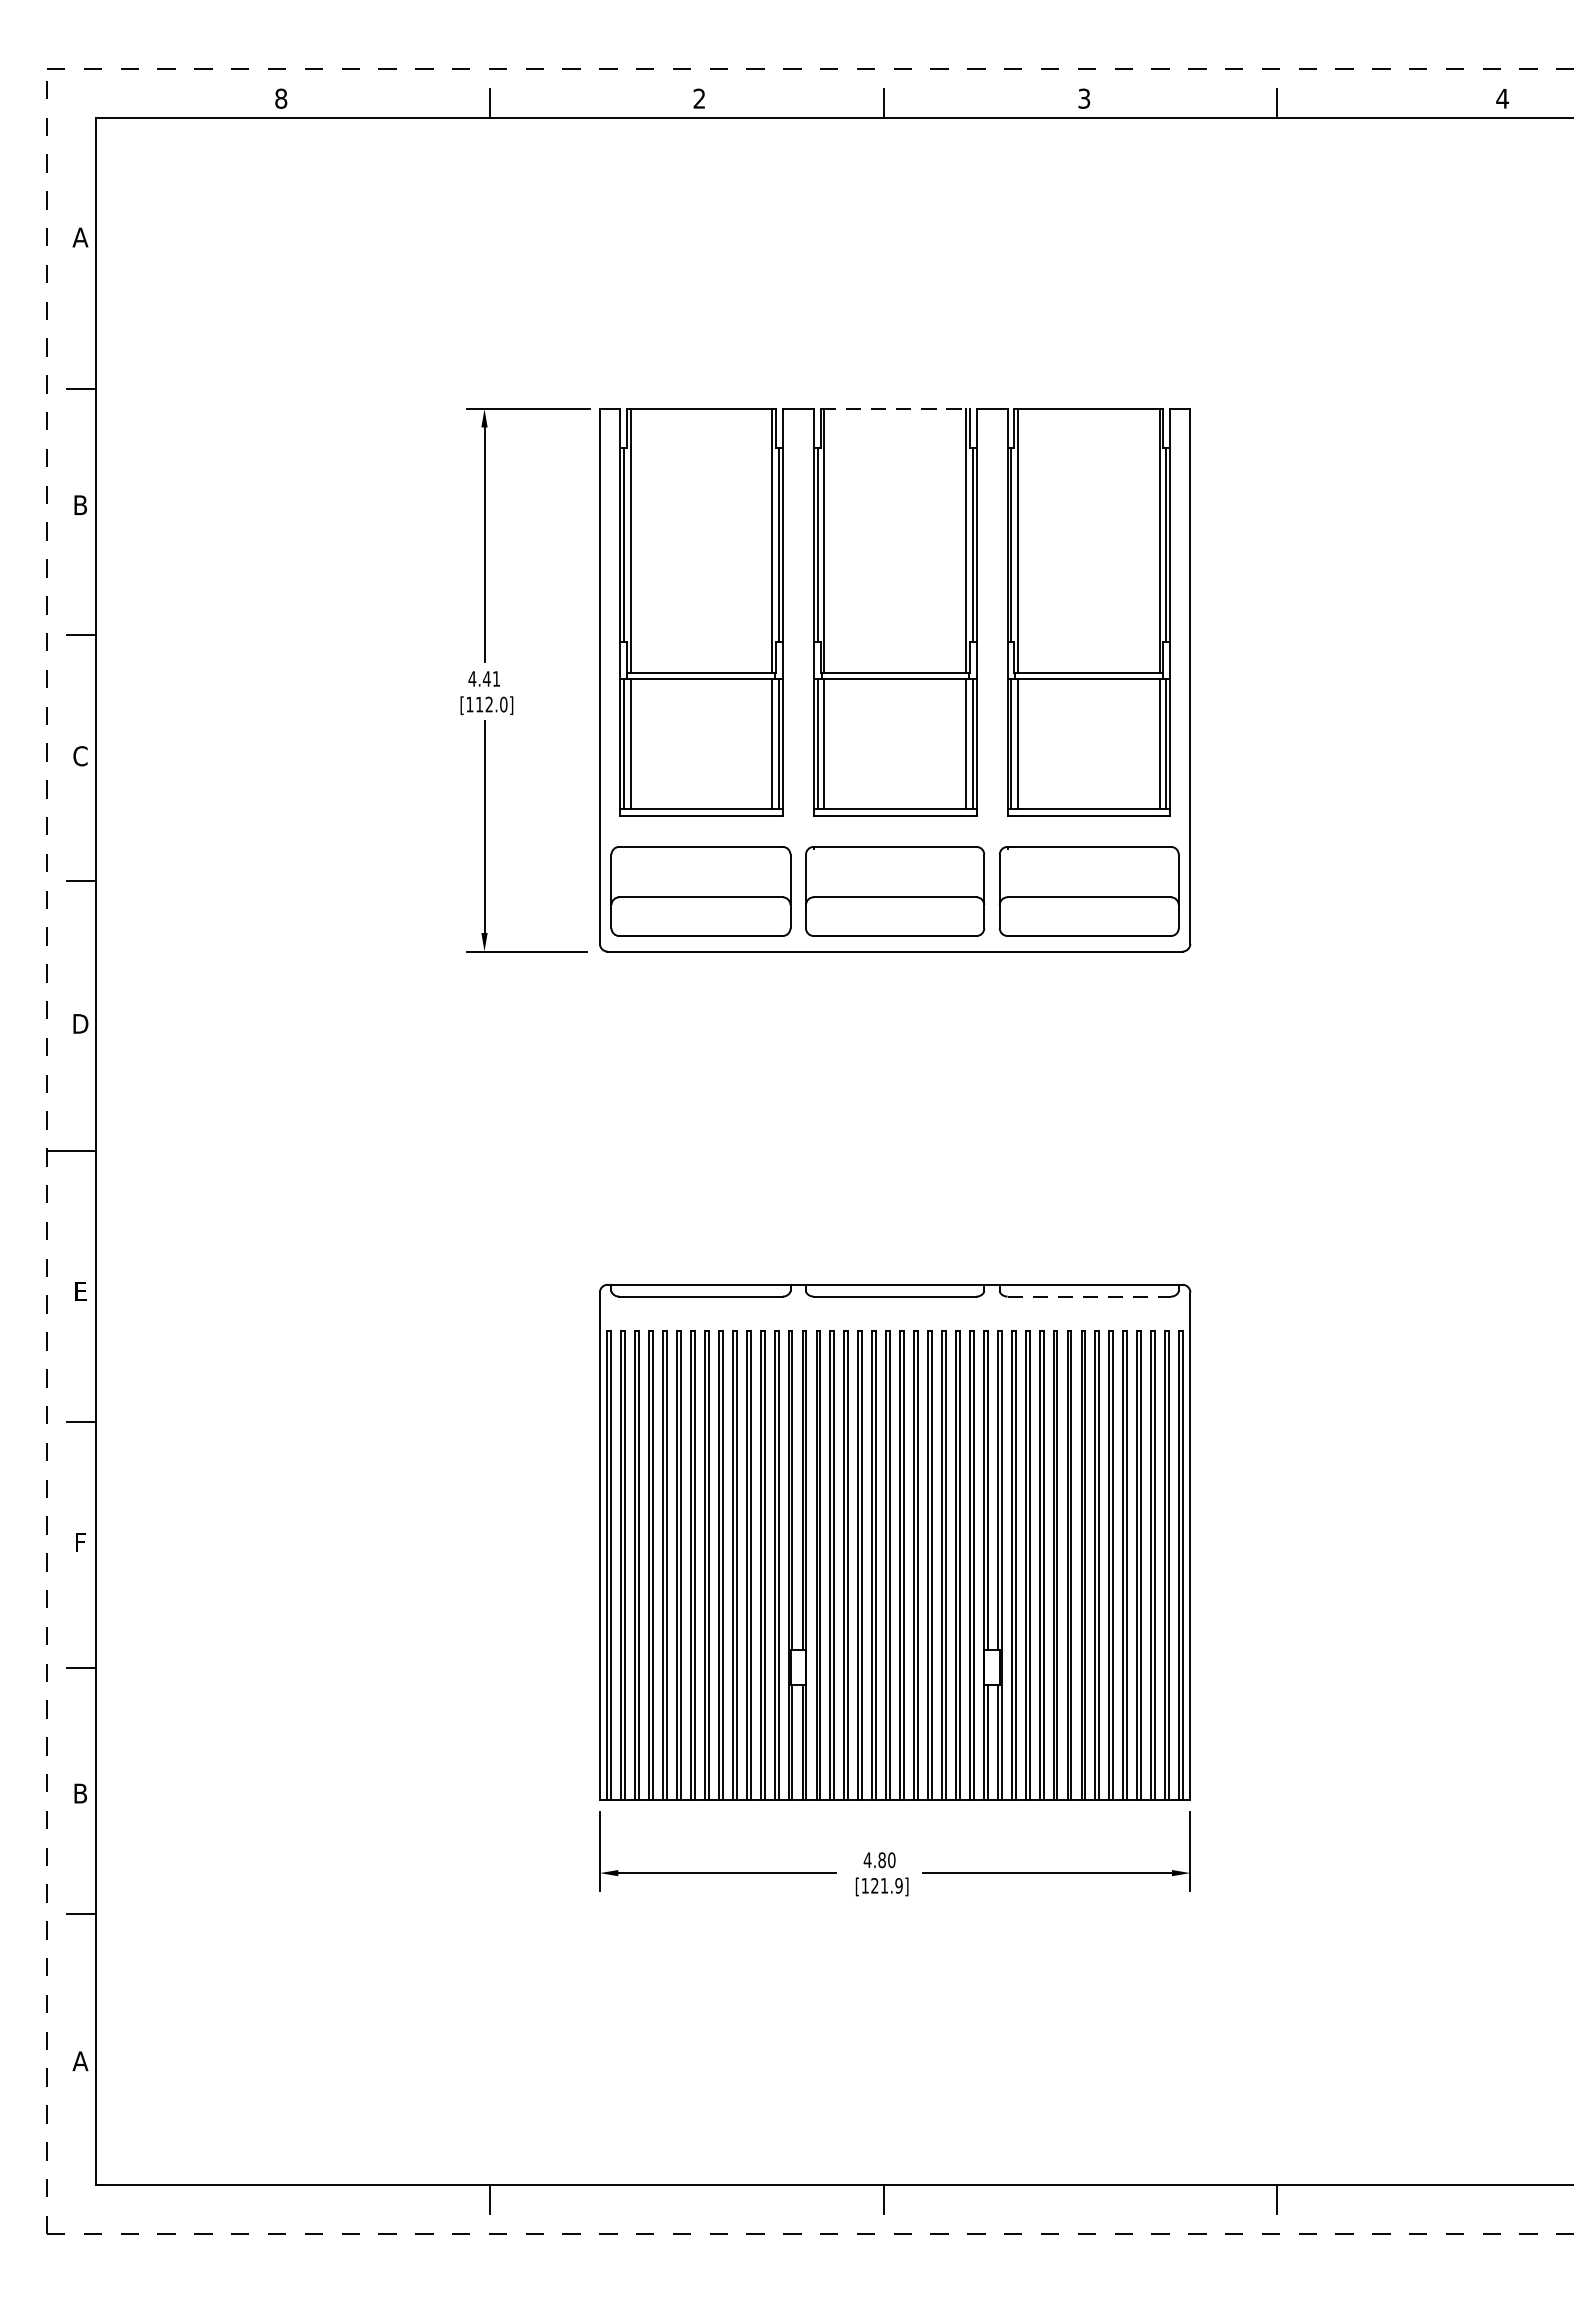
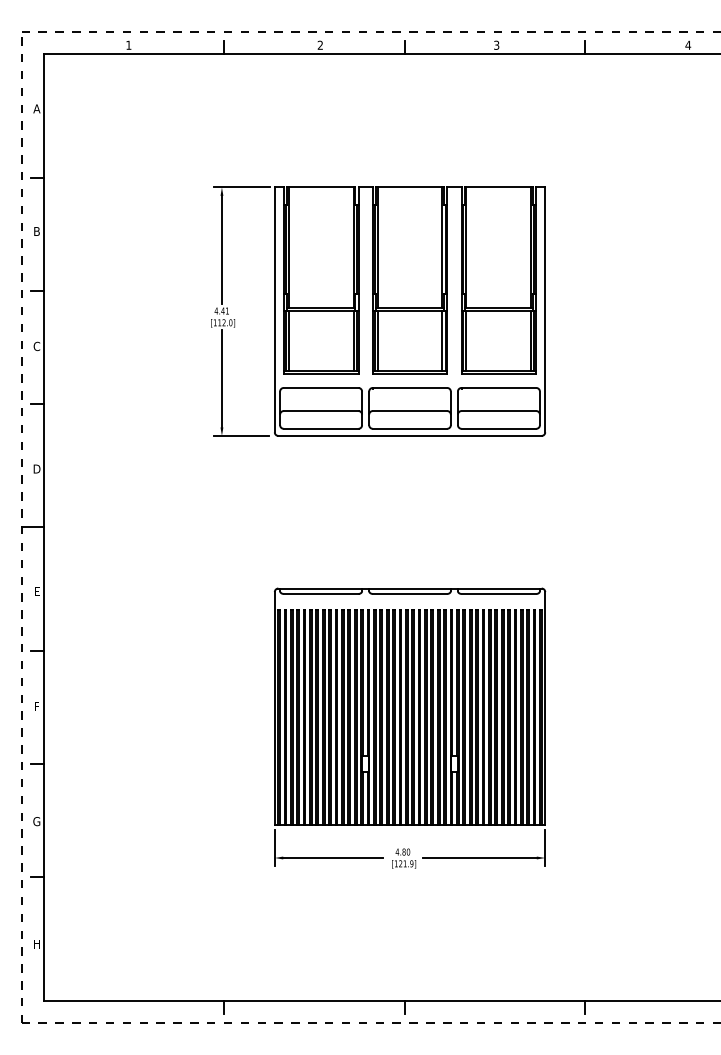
text: (280, 96) -> (128, 44), 8 -> 1
line: (896, 409) -> (410, 187), dashed -> solid
line: (1090, 1295) -> (499, 593), dashed -> solid
text: (79, 1793) -> (36, 821), B -> G
text: (79, 2059) -> (36, 943), A -> H

